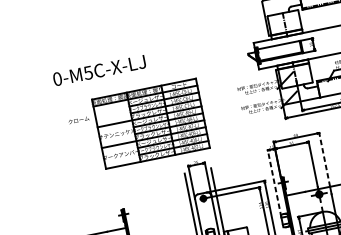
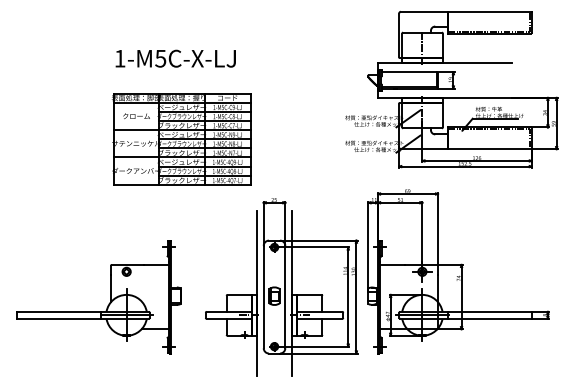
text: (57, 79) -> (119, 58), 0-M5C-X-LJ -> 1-M5C-X-LJ
part: (150, 124) -> (181, 139), moved
line: (324, 159) -> (438, 228), dashed -> solid
line: (274, 183) -> (368, 246), dashed -> solid

